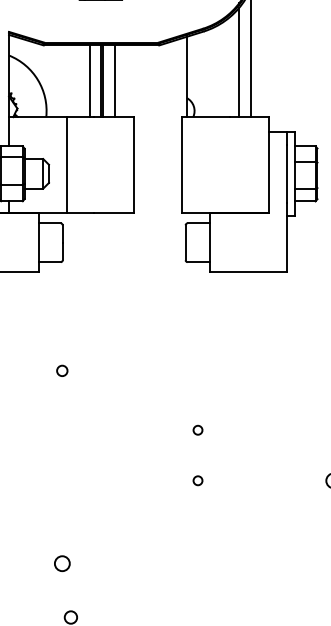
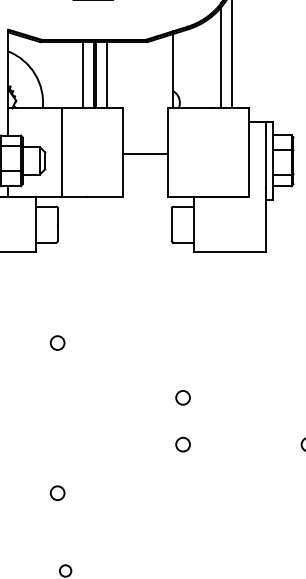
line: (157, 165) -> (145, 153), added
circle: (62, 370) -> (57, 342), size x1.43
circle: (197, 429) -> (182, 397), size x1.67
circle: (197, 480) -> (182, 444), size x1.67
circle: (62, 562) -> (57, 492), moved

